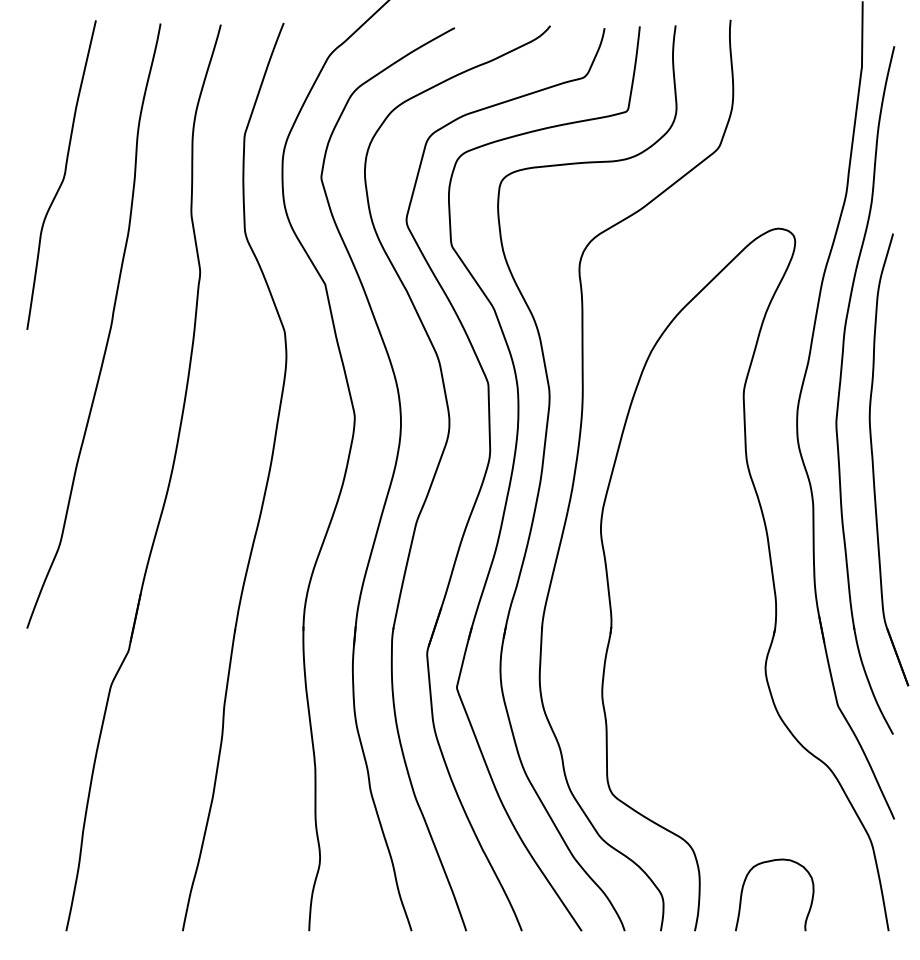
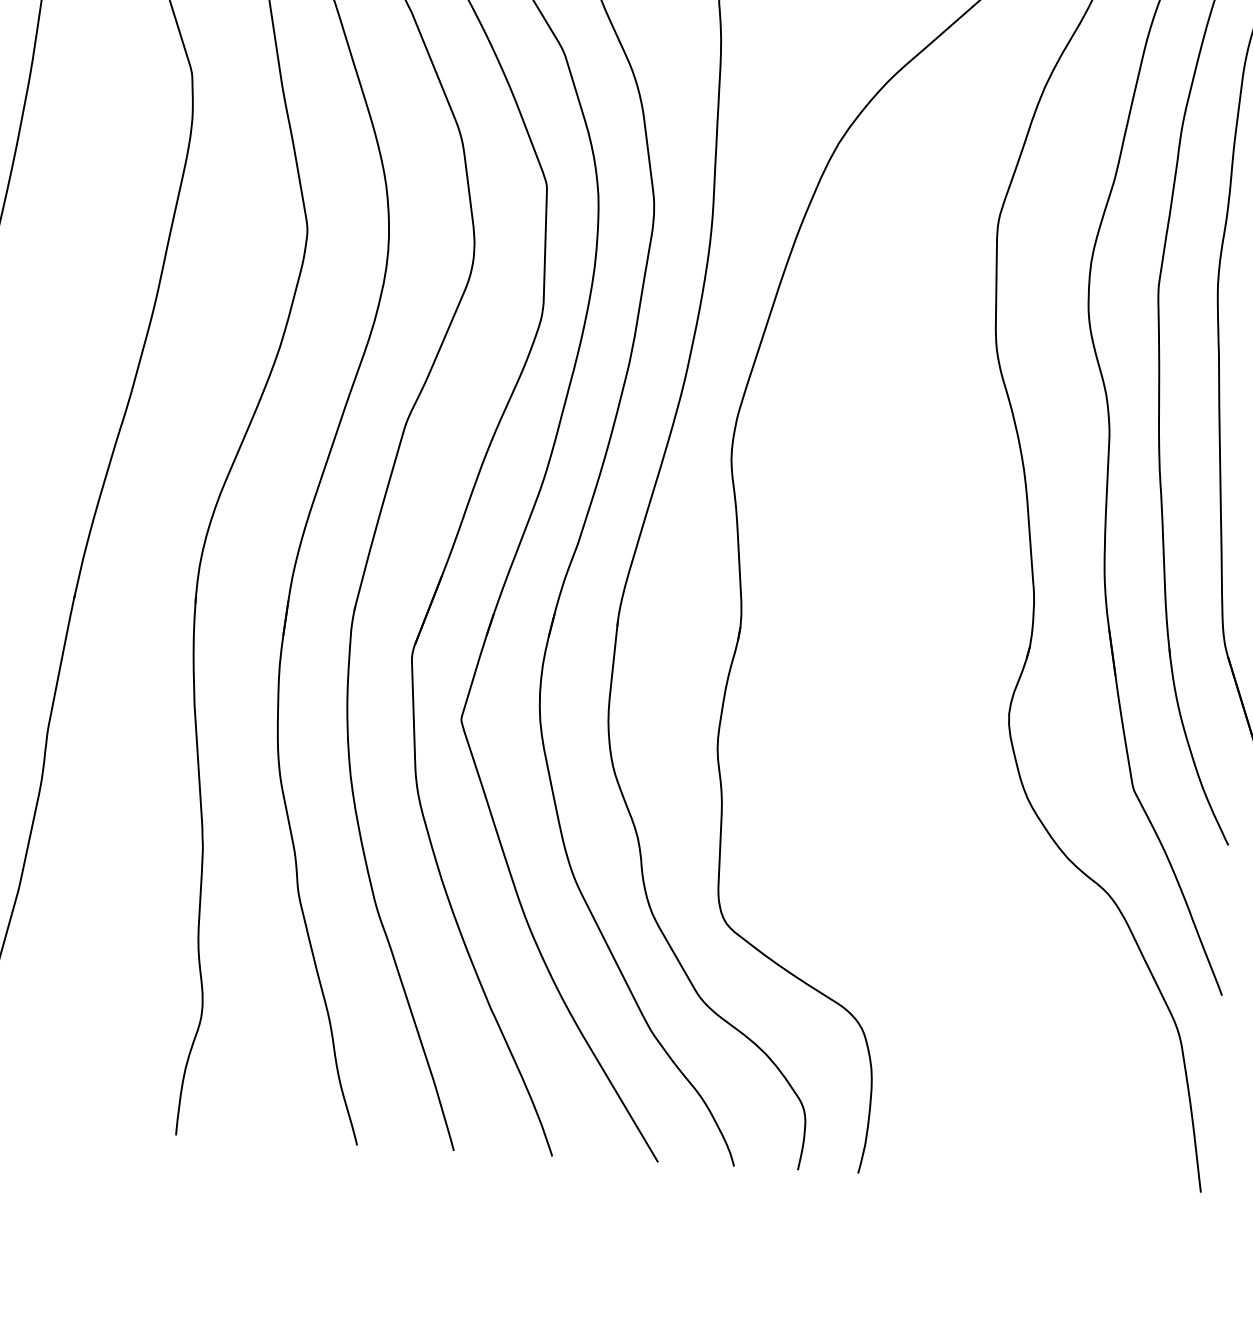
curve: (744, 885) -> (950, 1097), removed

